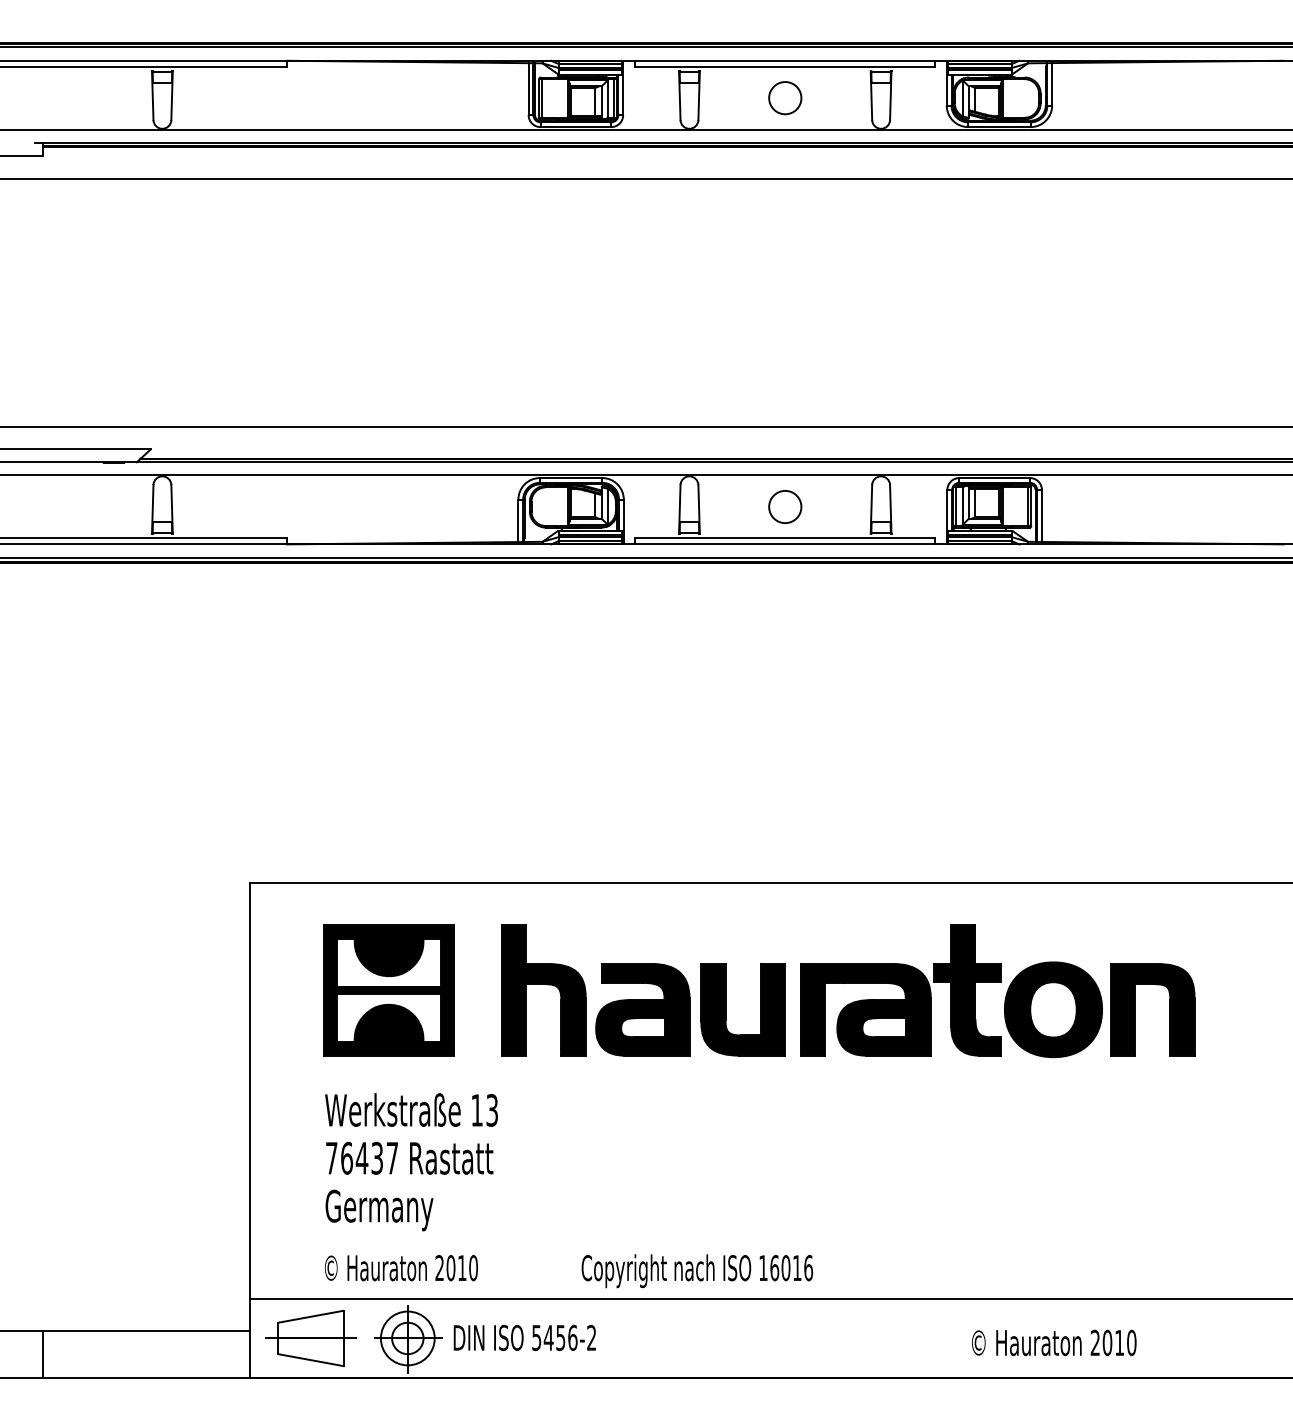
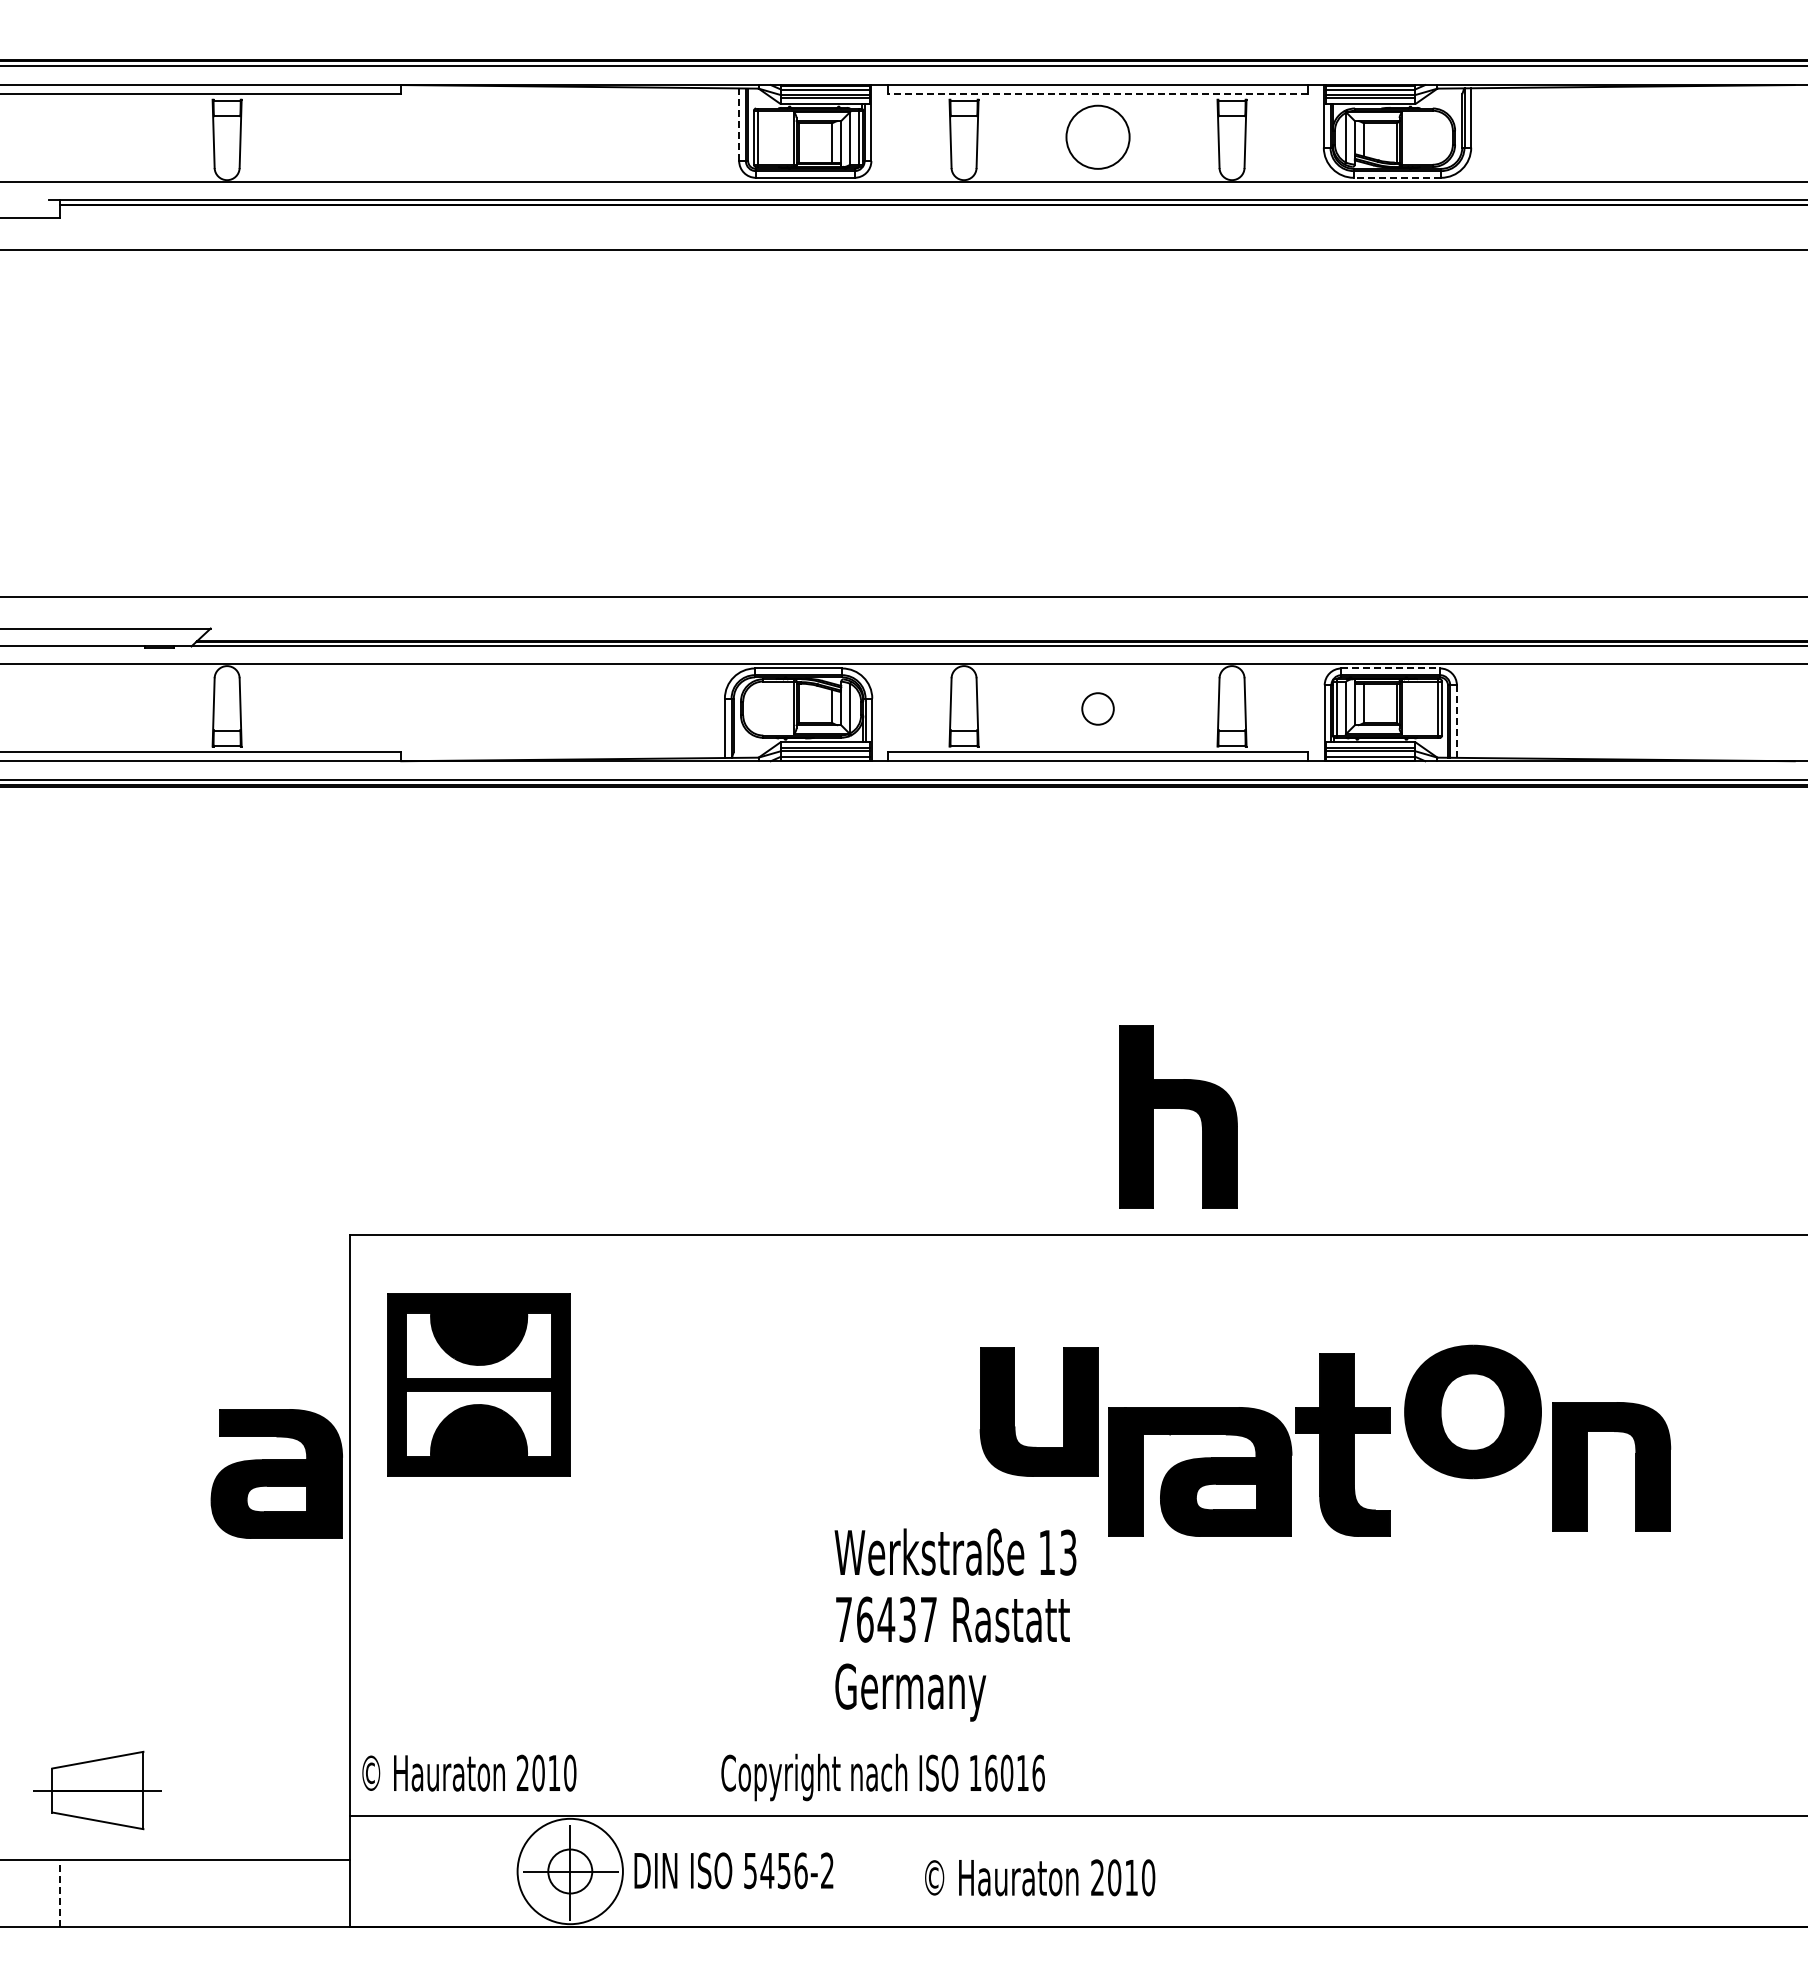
line: (785, 66) -> (1098, 93), solid -> dashed
line: (528, 88) -> (739, 124), solid -> dashed
circle: (784, 97) -> (1097, 136), size x1.4
line: (999, 126) -> (1397, 177), solid -> dashed
line: (995, 478) -> (1391, 668), solid -> dashed
circle: (784, 506) -> (1097, 708), size x0.7
line: (1041, 516) -> (1456, 722), solid -> dashed
part: (543, 984) -> (1178, 1108), moved
part: (388, 990) -> (478, 1384), moved
part: (900, 990) -> (1249, 1444), moved
part: (642, 1009) -> (276, 1473), moved
part: (1135, 1009) -> (1587, 1466), moved
text: (411, 1161) -> (955, 1624), moved
text: (568, 1271) -> (703, 1777), moved
part: (310, 1338) -> (97, 1790), moved
circle: (407, 1338) -> (569, 1871), size x1.4
text: (1054, 1342) -> (1040, 1877), moved
line: (42, 1354) -> (59, 1893), solid -> dashed

